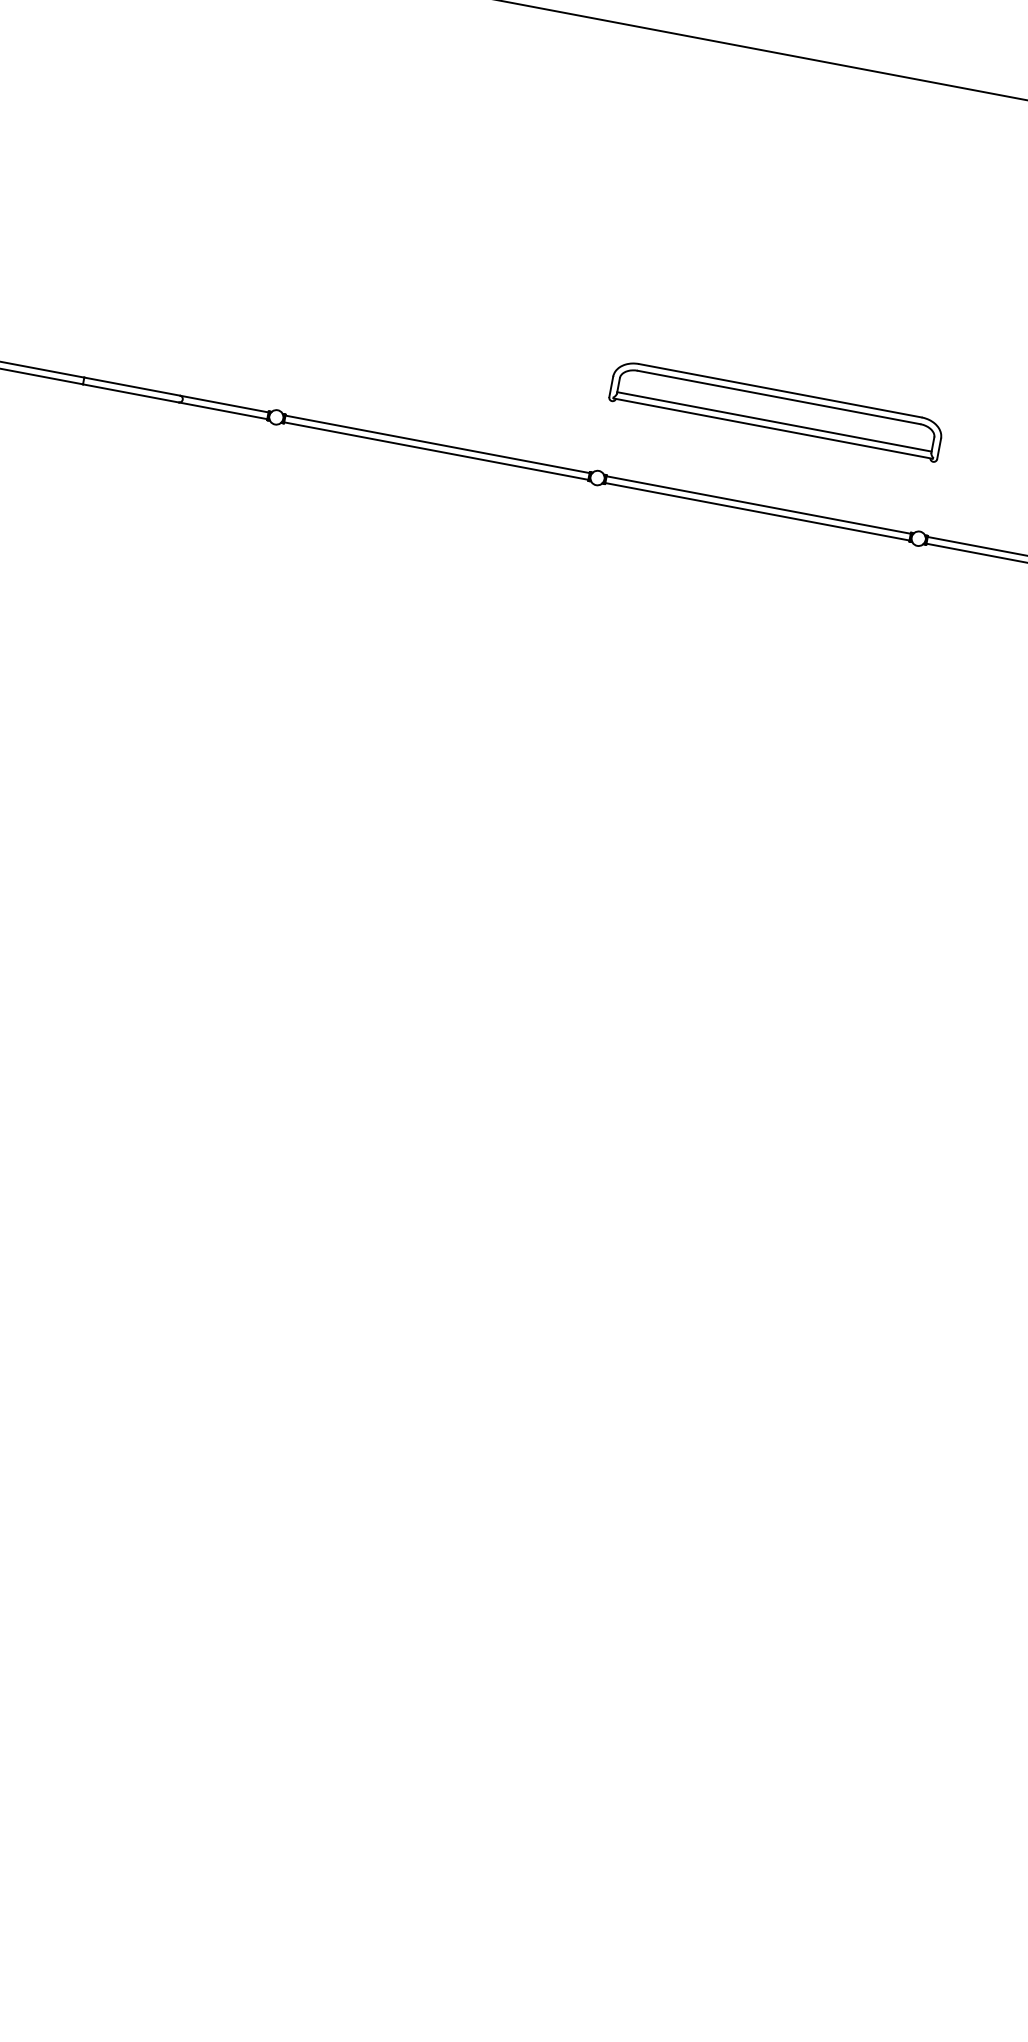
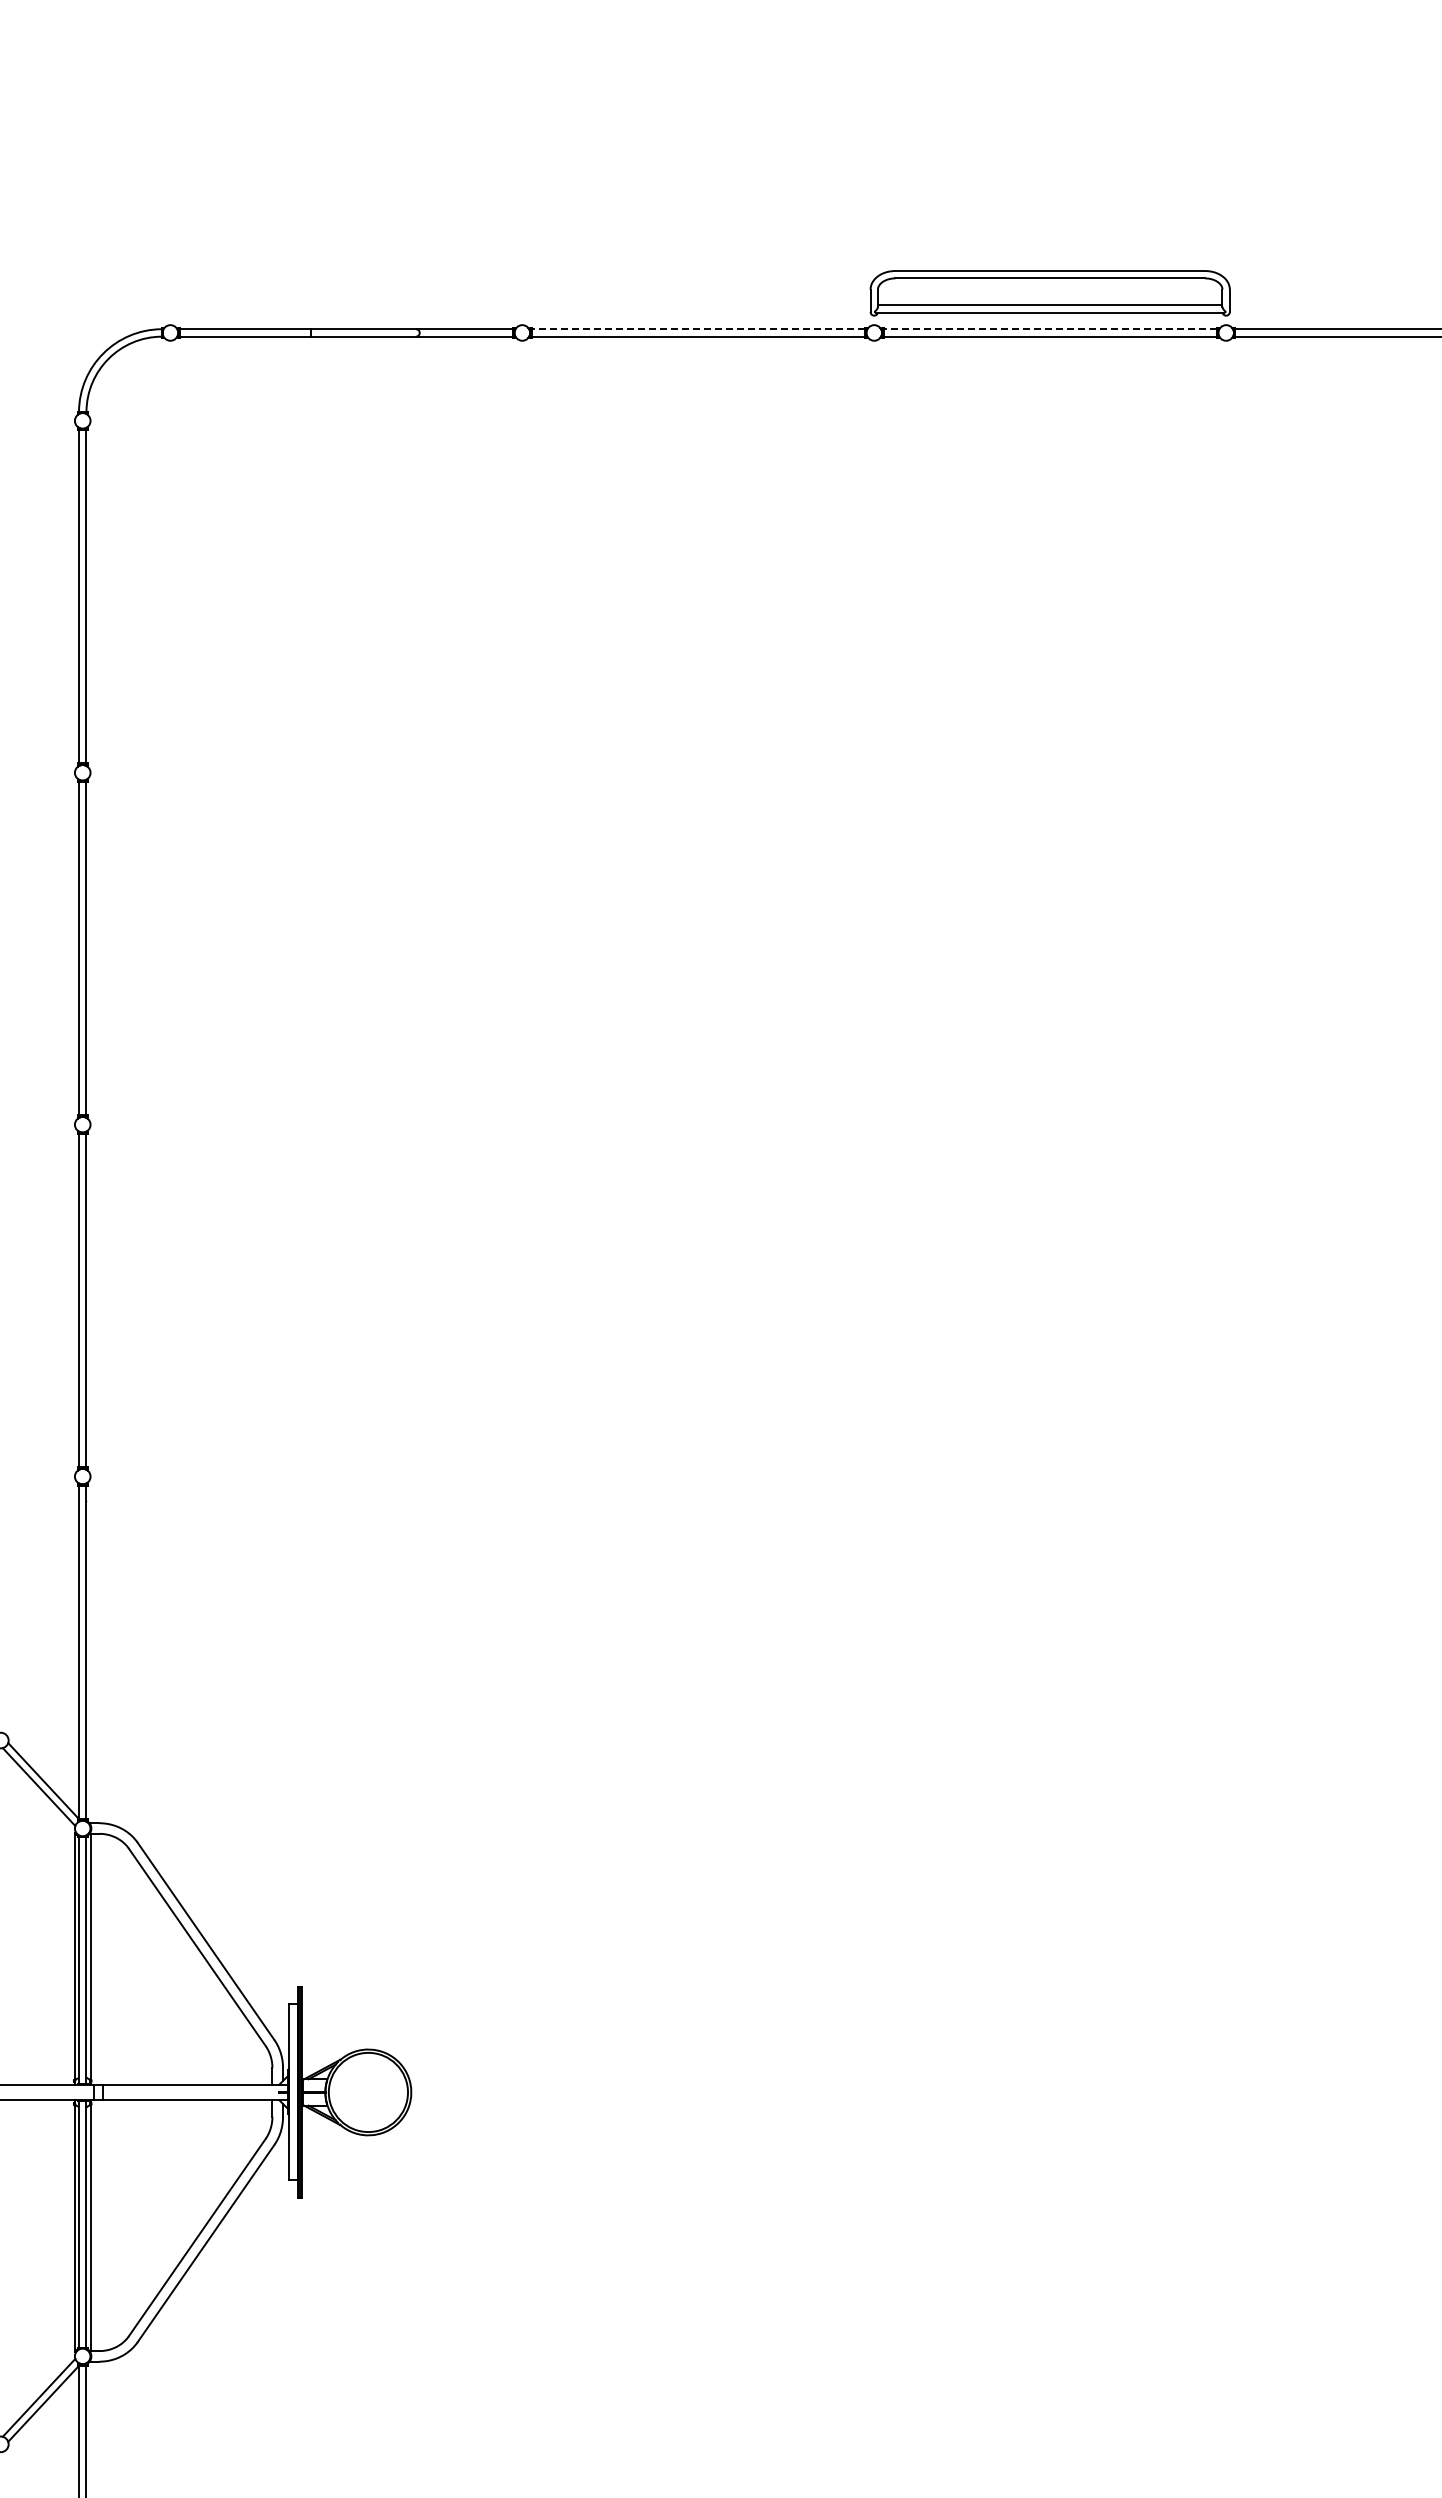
part: (775, 411) -> (1049, 293), moved
line: (437, 444) -> (698, 329), solid -> dashed
line: (758, 505) -> (1050, 329), solid -> dashed

